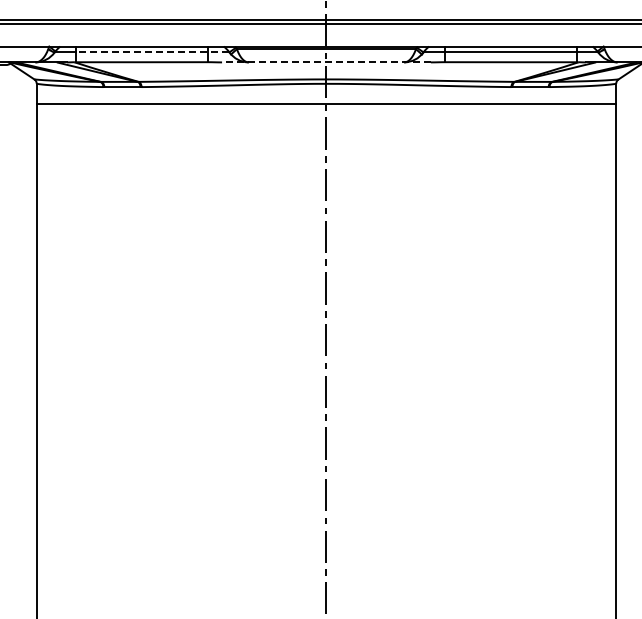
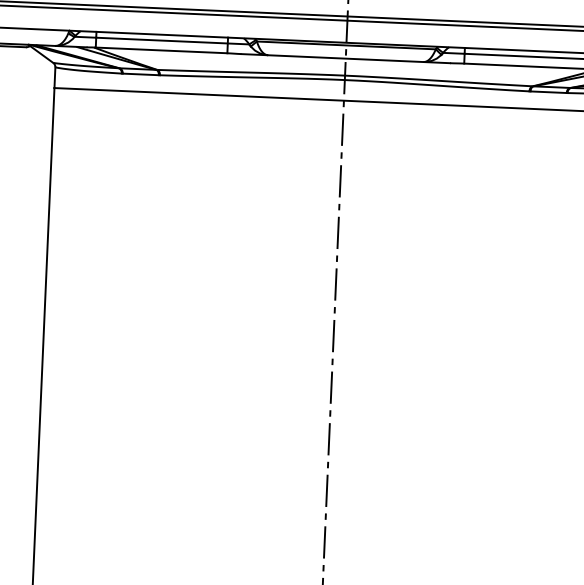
line: (152, 52) -> (172, 41), dashed -> solid
line: (325, 62) -> (344, 58), dashed -> solid

